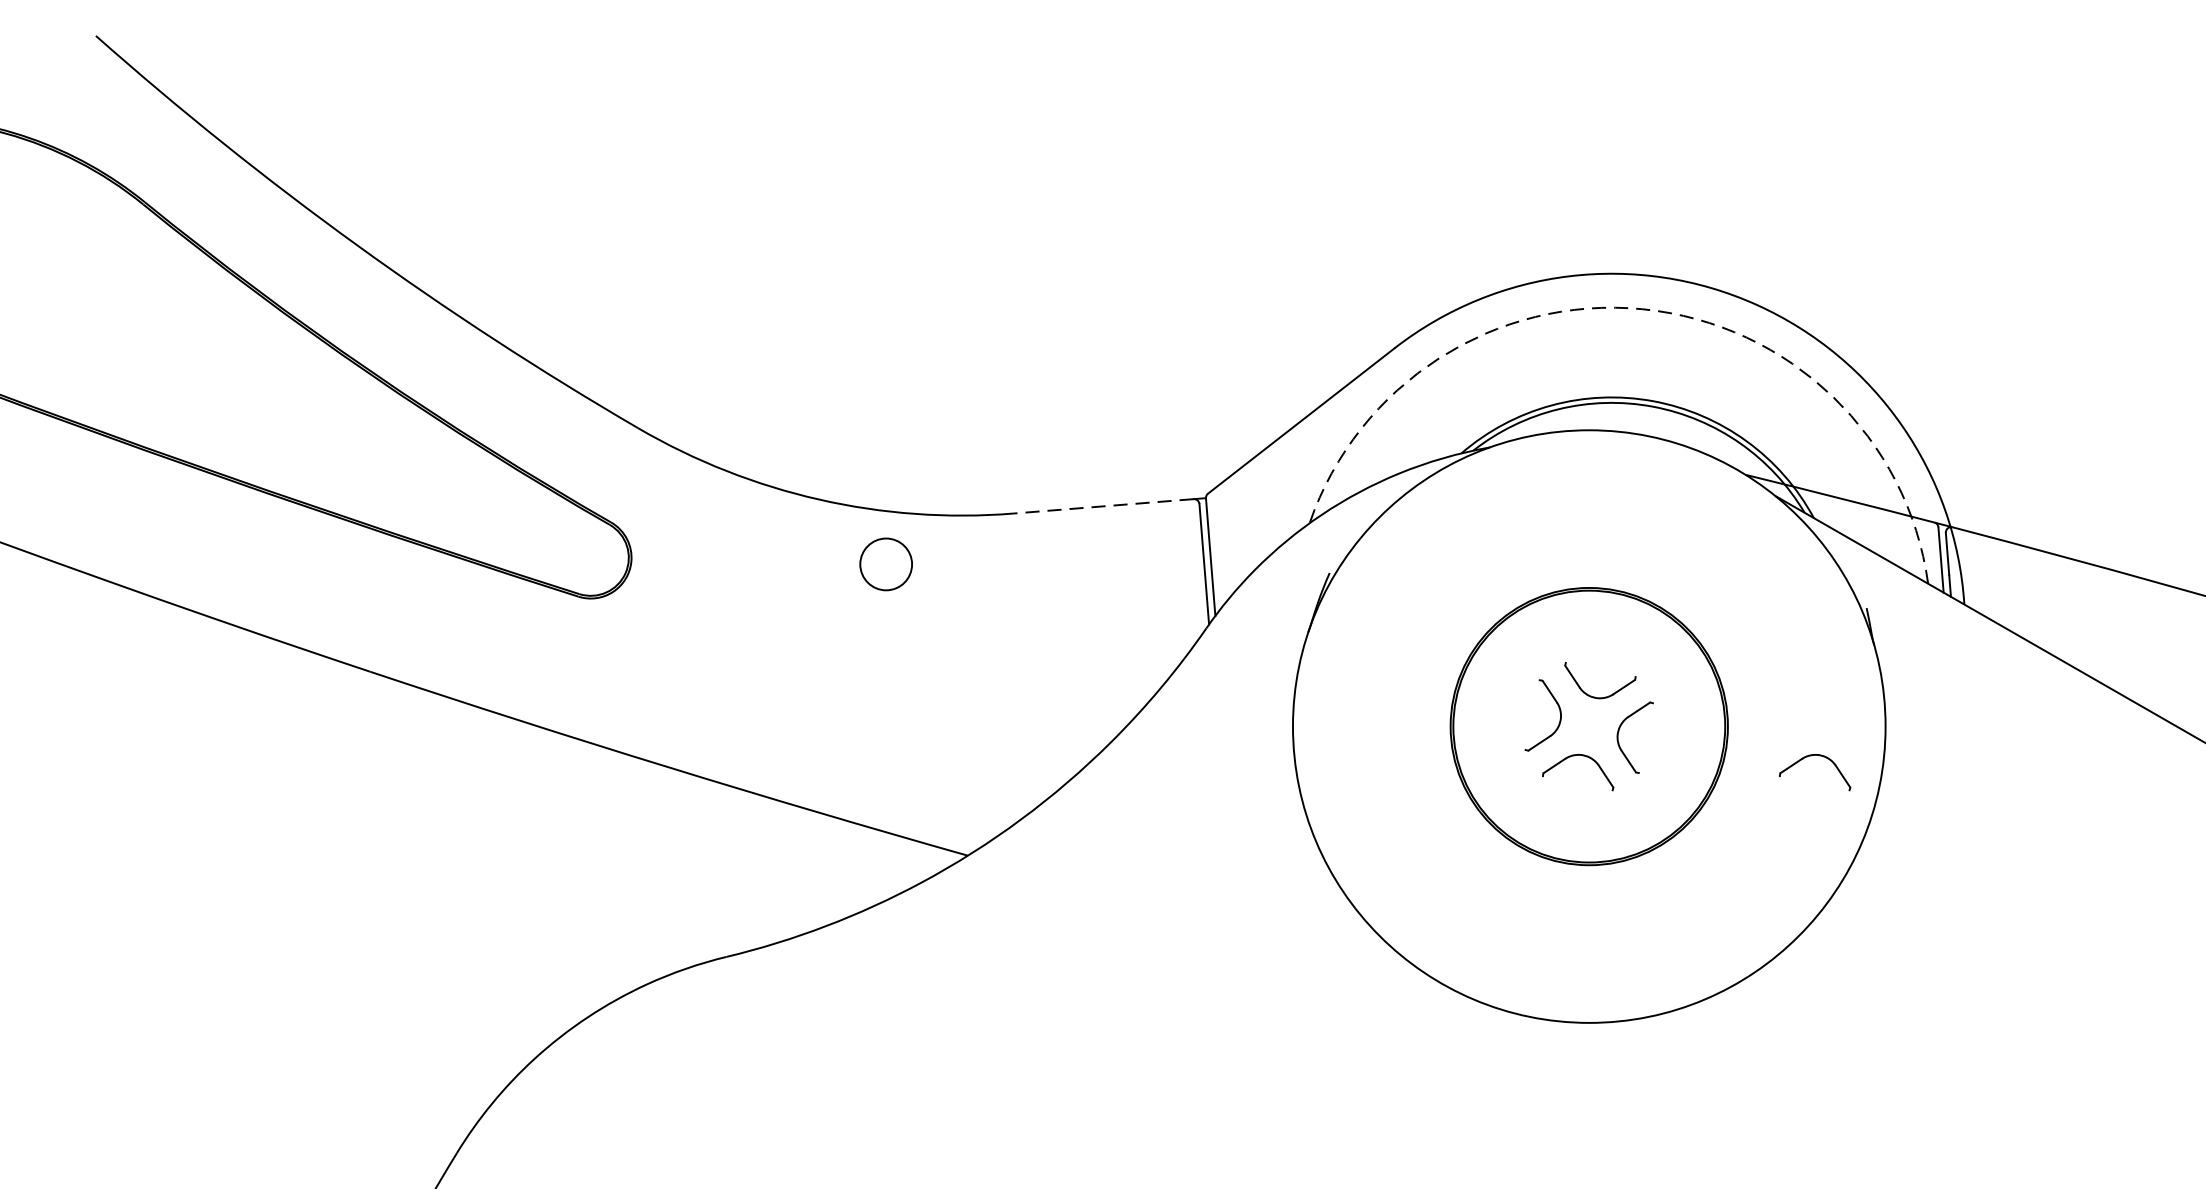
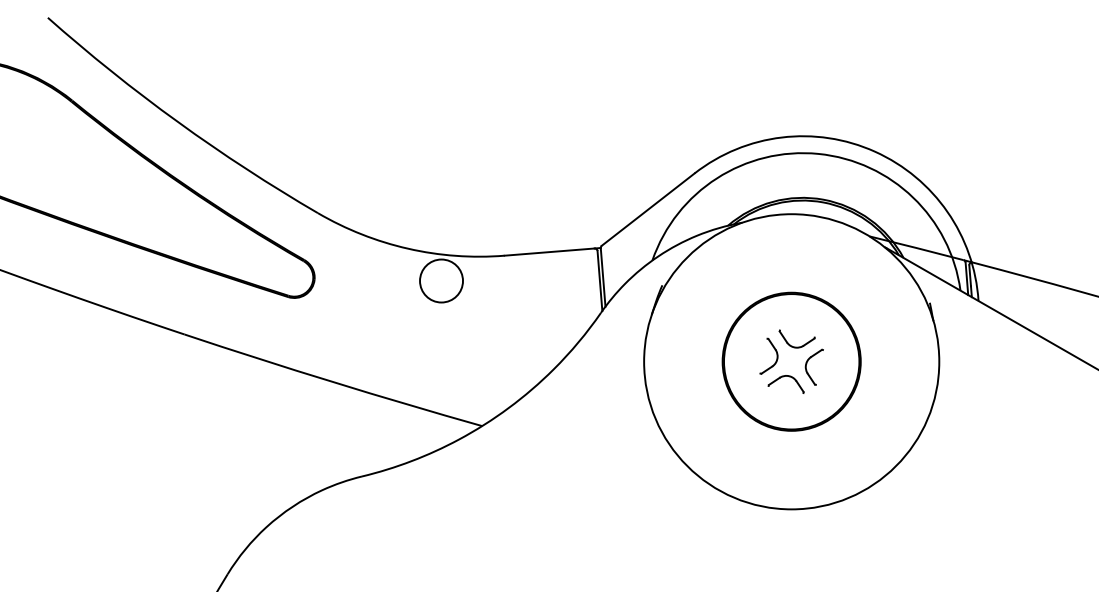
arc: (1643, 308) -> (818, 153), dashed -> solid
line: (1103, 507) -> (549, 252), dashed -> solid
circle: (886, 563) -> (441, 280), size x1.67
part: (1809, 758) -> (901, 377), removed

